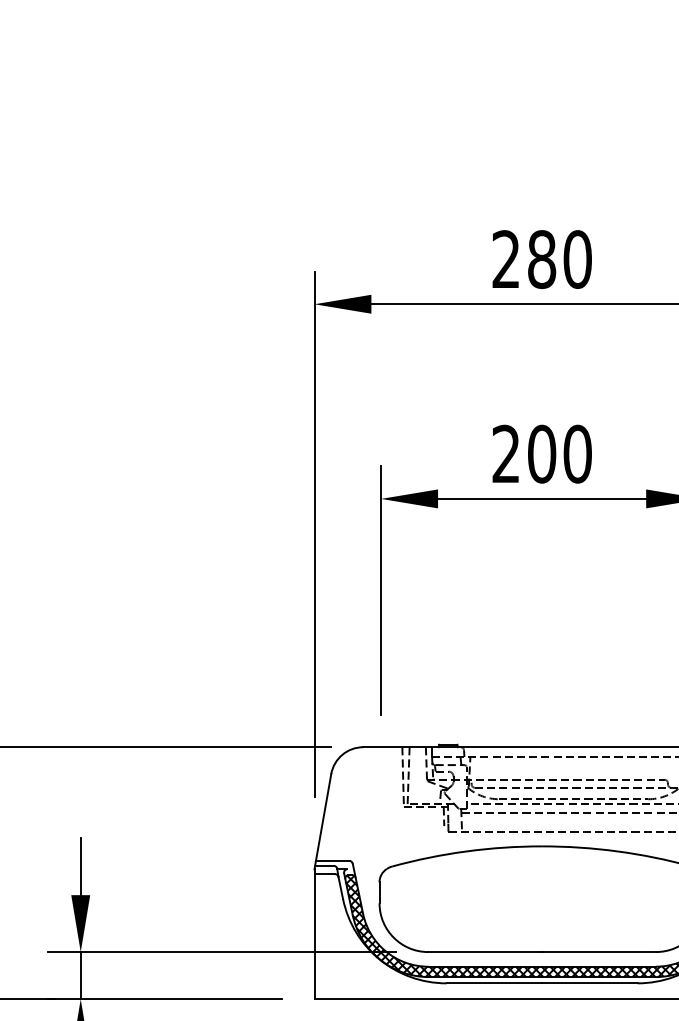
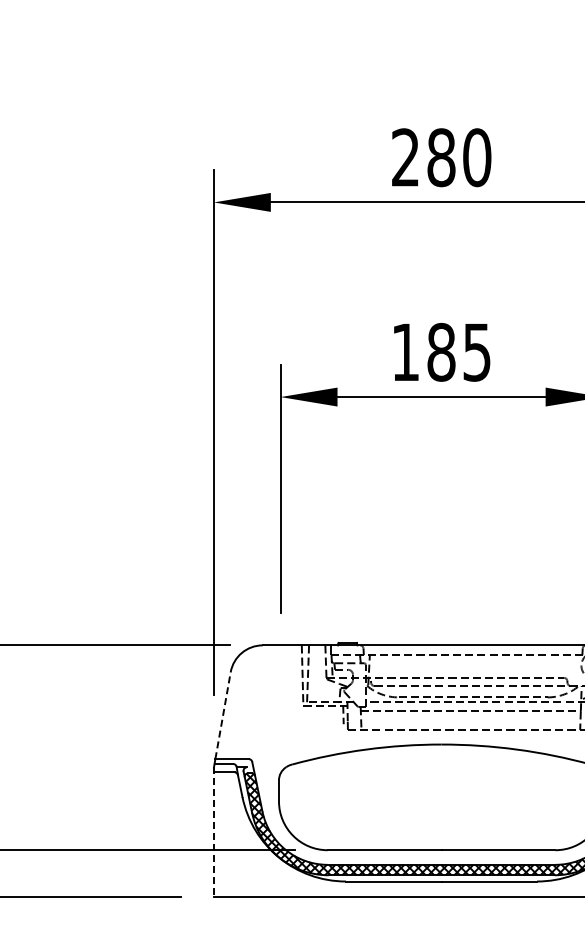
text: (541, 453) -> (440, 351), 200 -> 185
line: (323, 817) -> (222, 715), solid -> dashed
line: (314, 934) -> (213, 832), solid -> dashed

